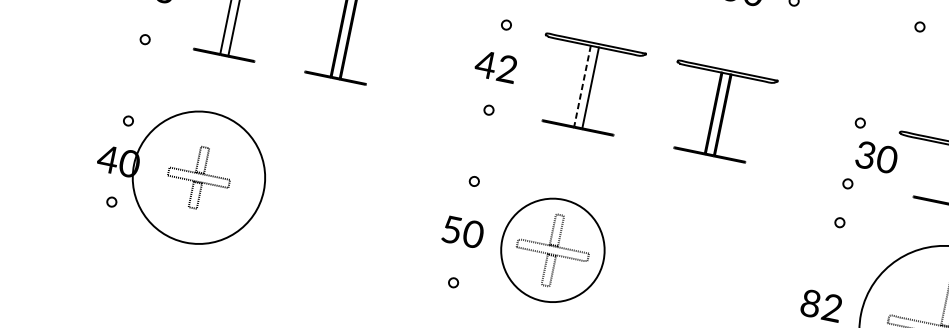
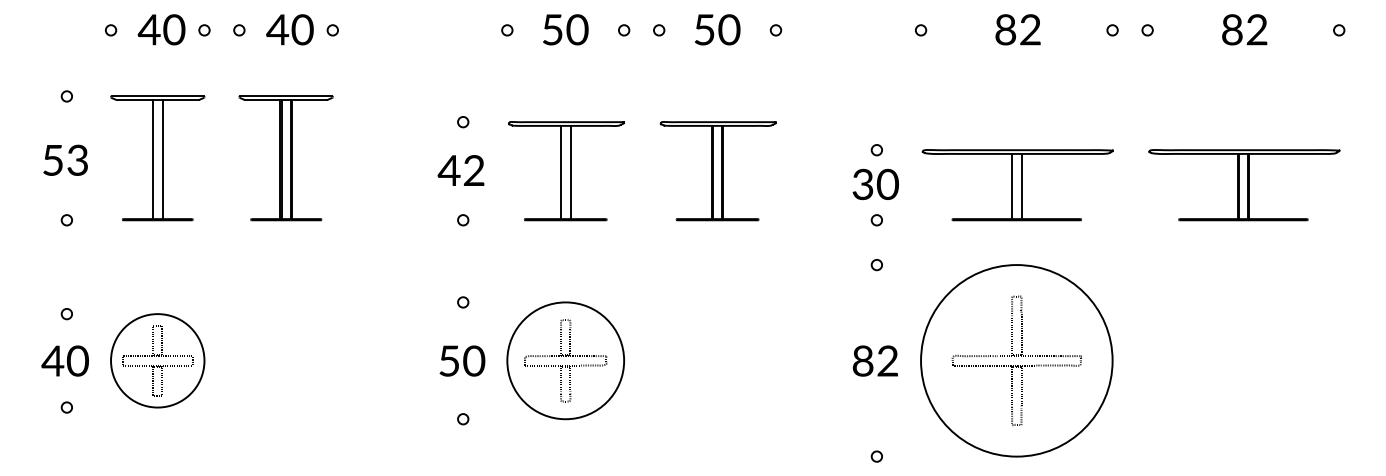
line: (582, 86) -> (561, 172), dashed -> solid
text: (876, 157) -> (875, 184), moved
circle: (198, 177) -> (157, 360), size x0.62

